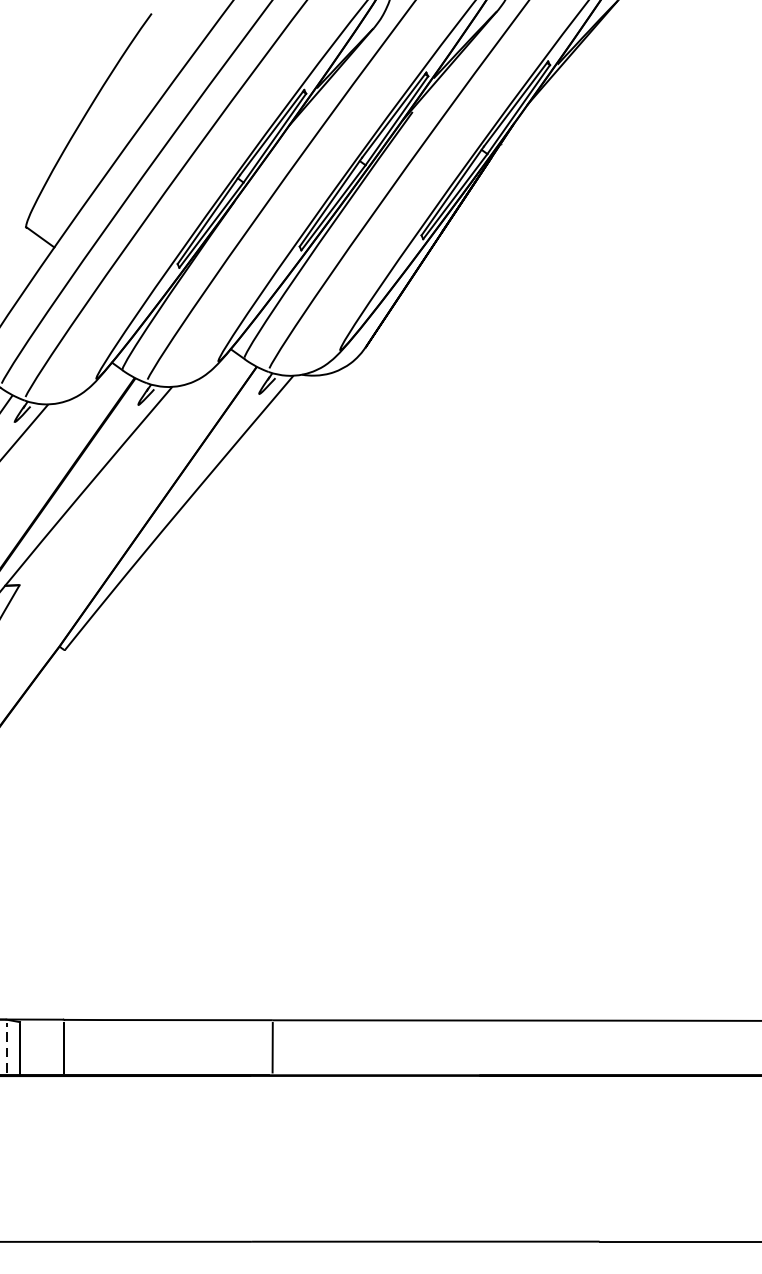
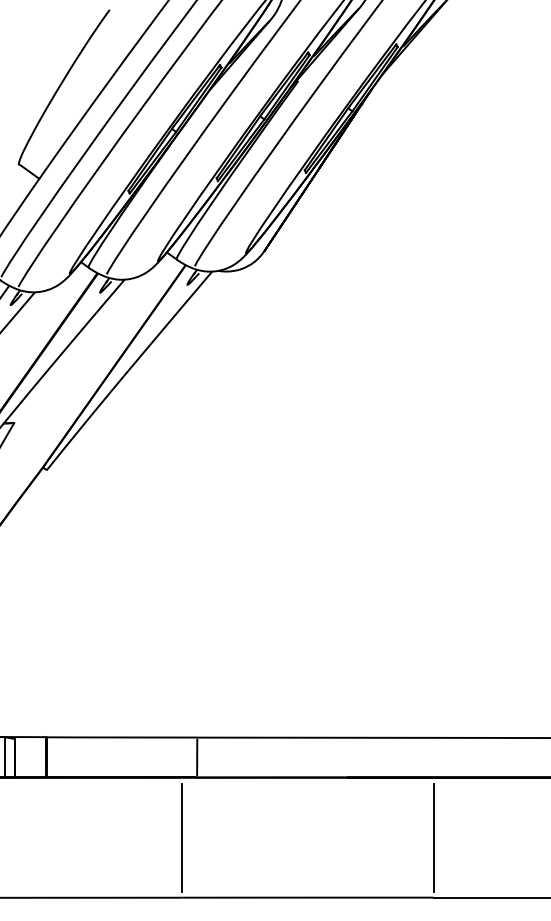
line: (6, 1046) -> (4, 756), dashed -> solid
line: (252, 1158) -> (182, 837), added
line: (599, 1158) -> (433, 837), added

